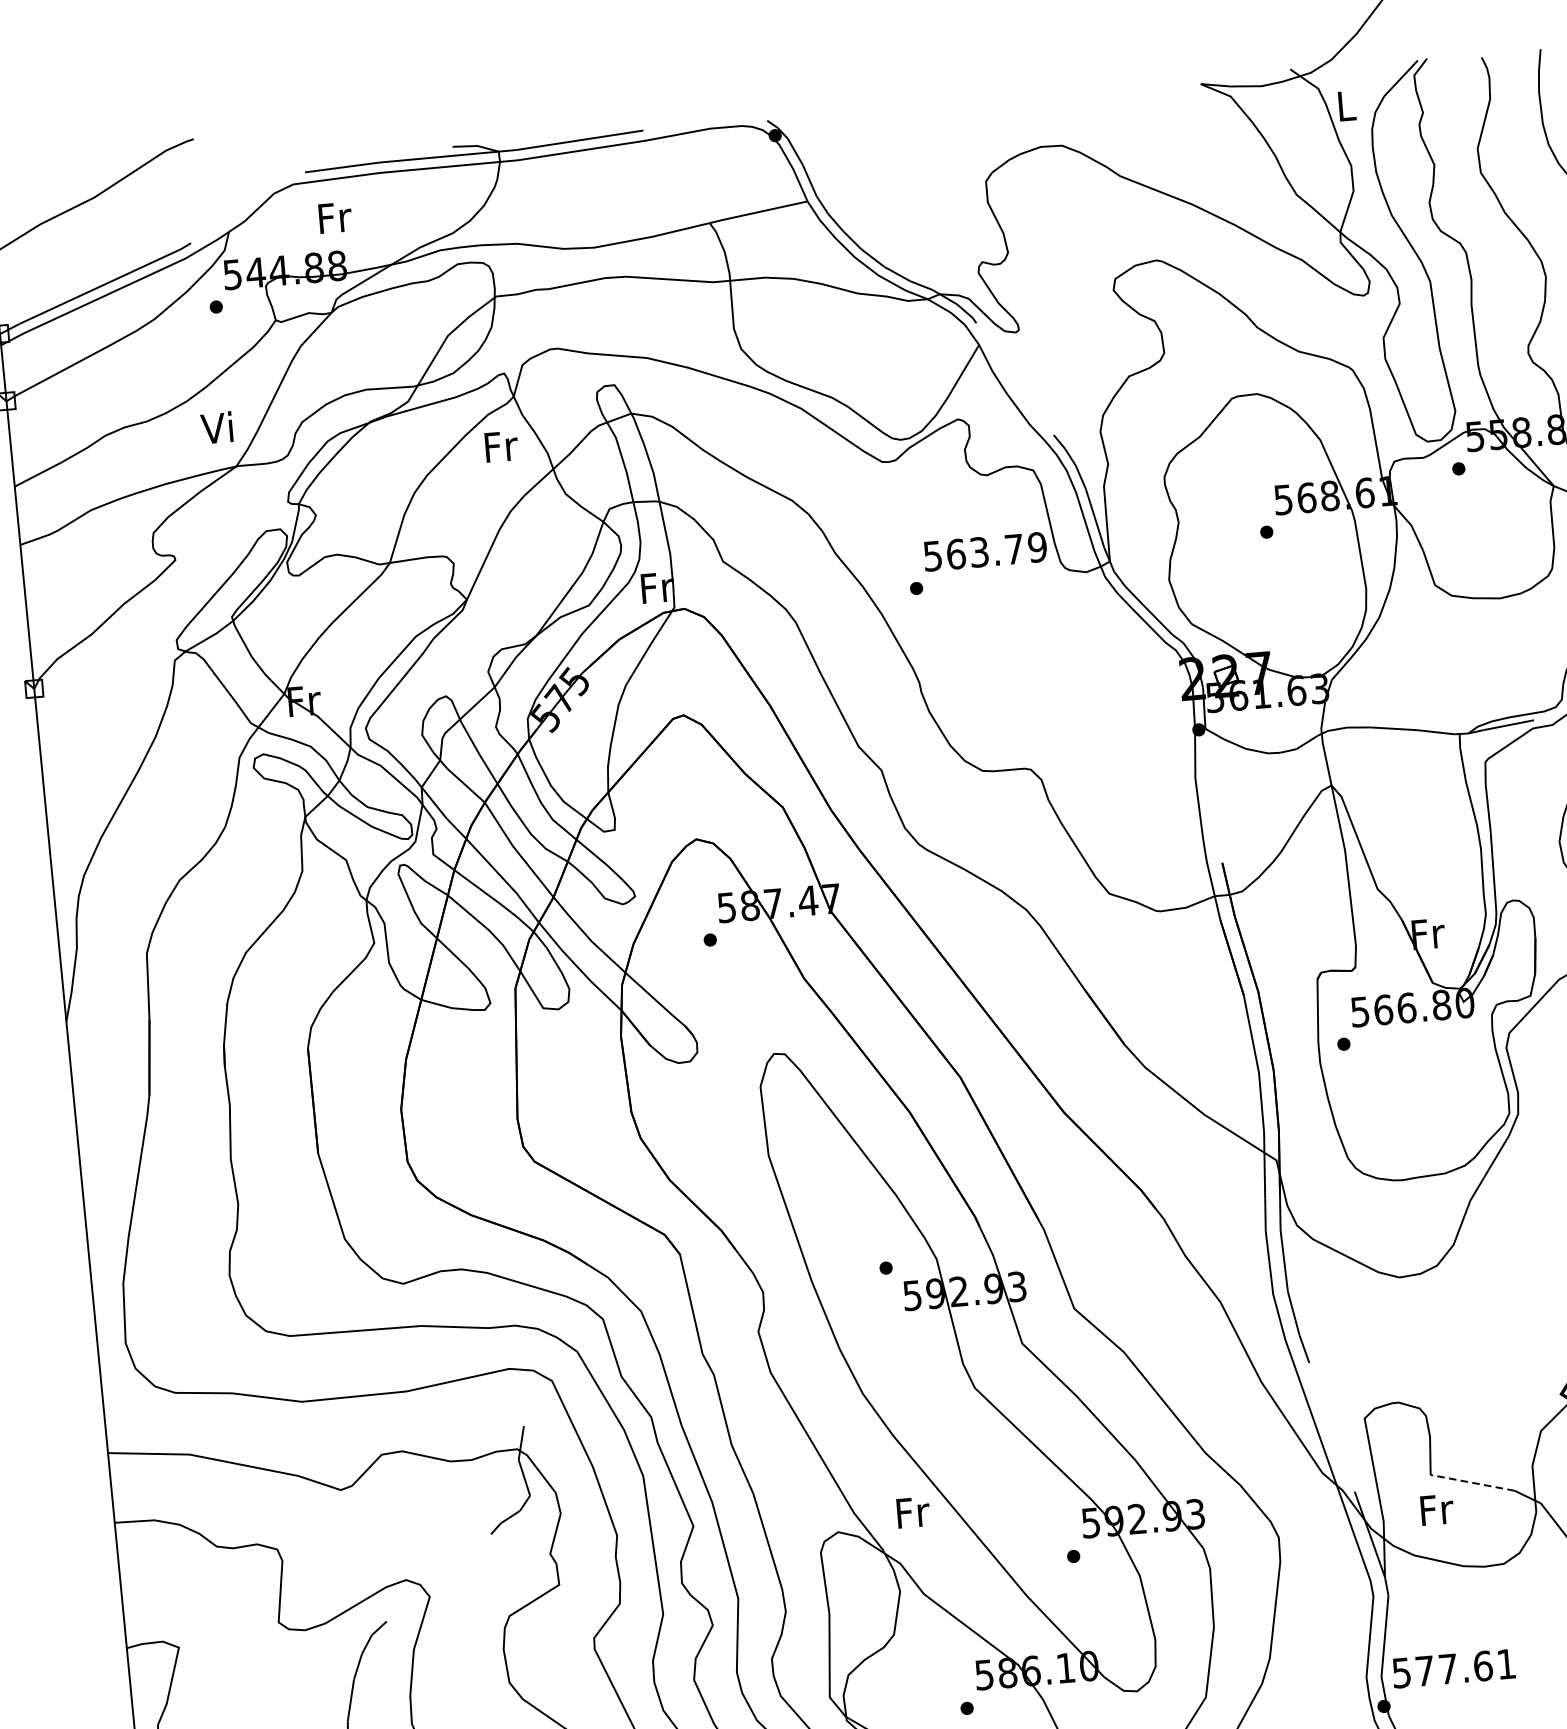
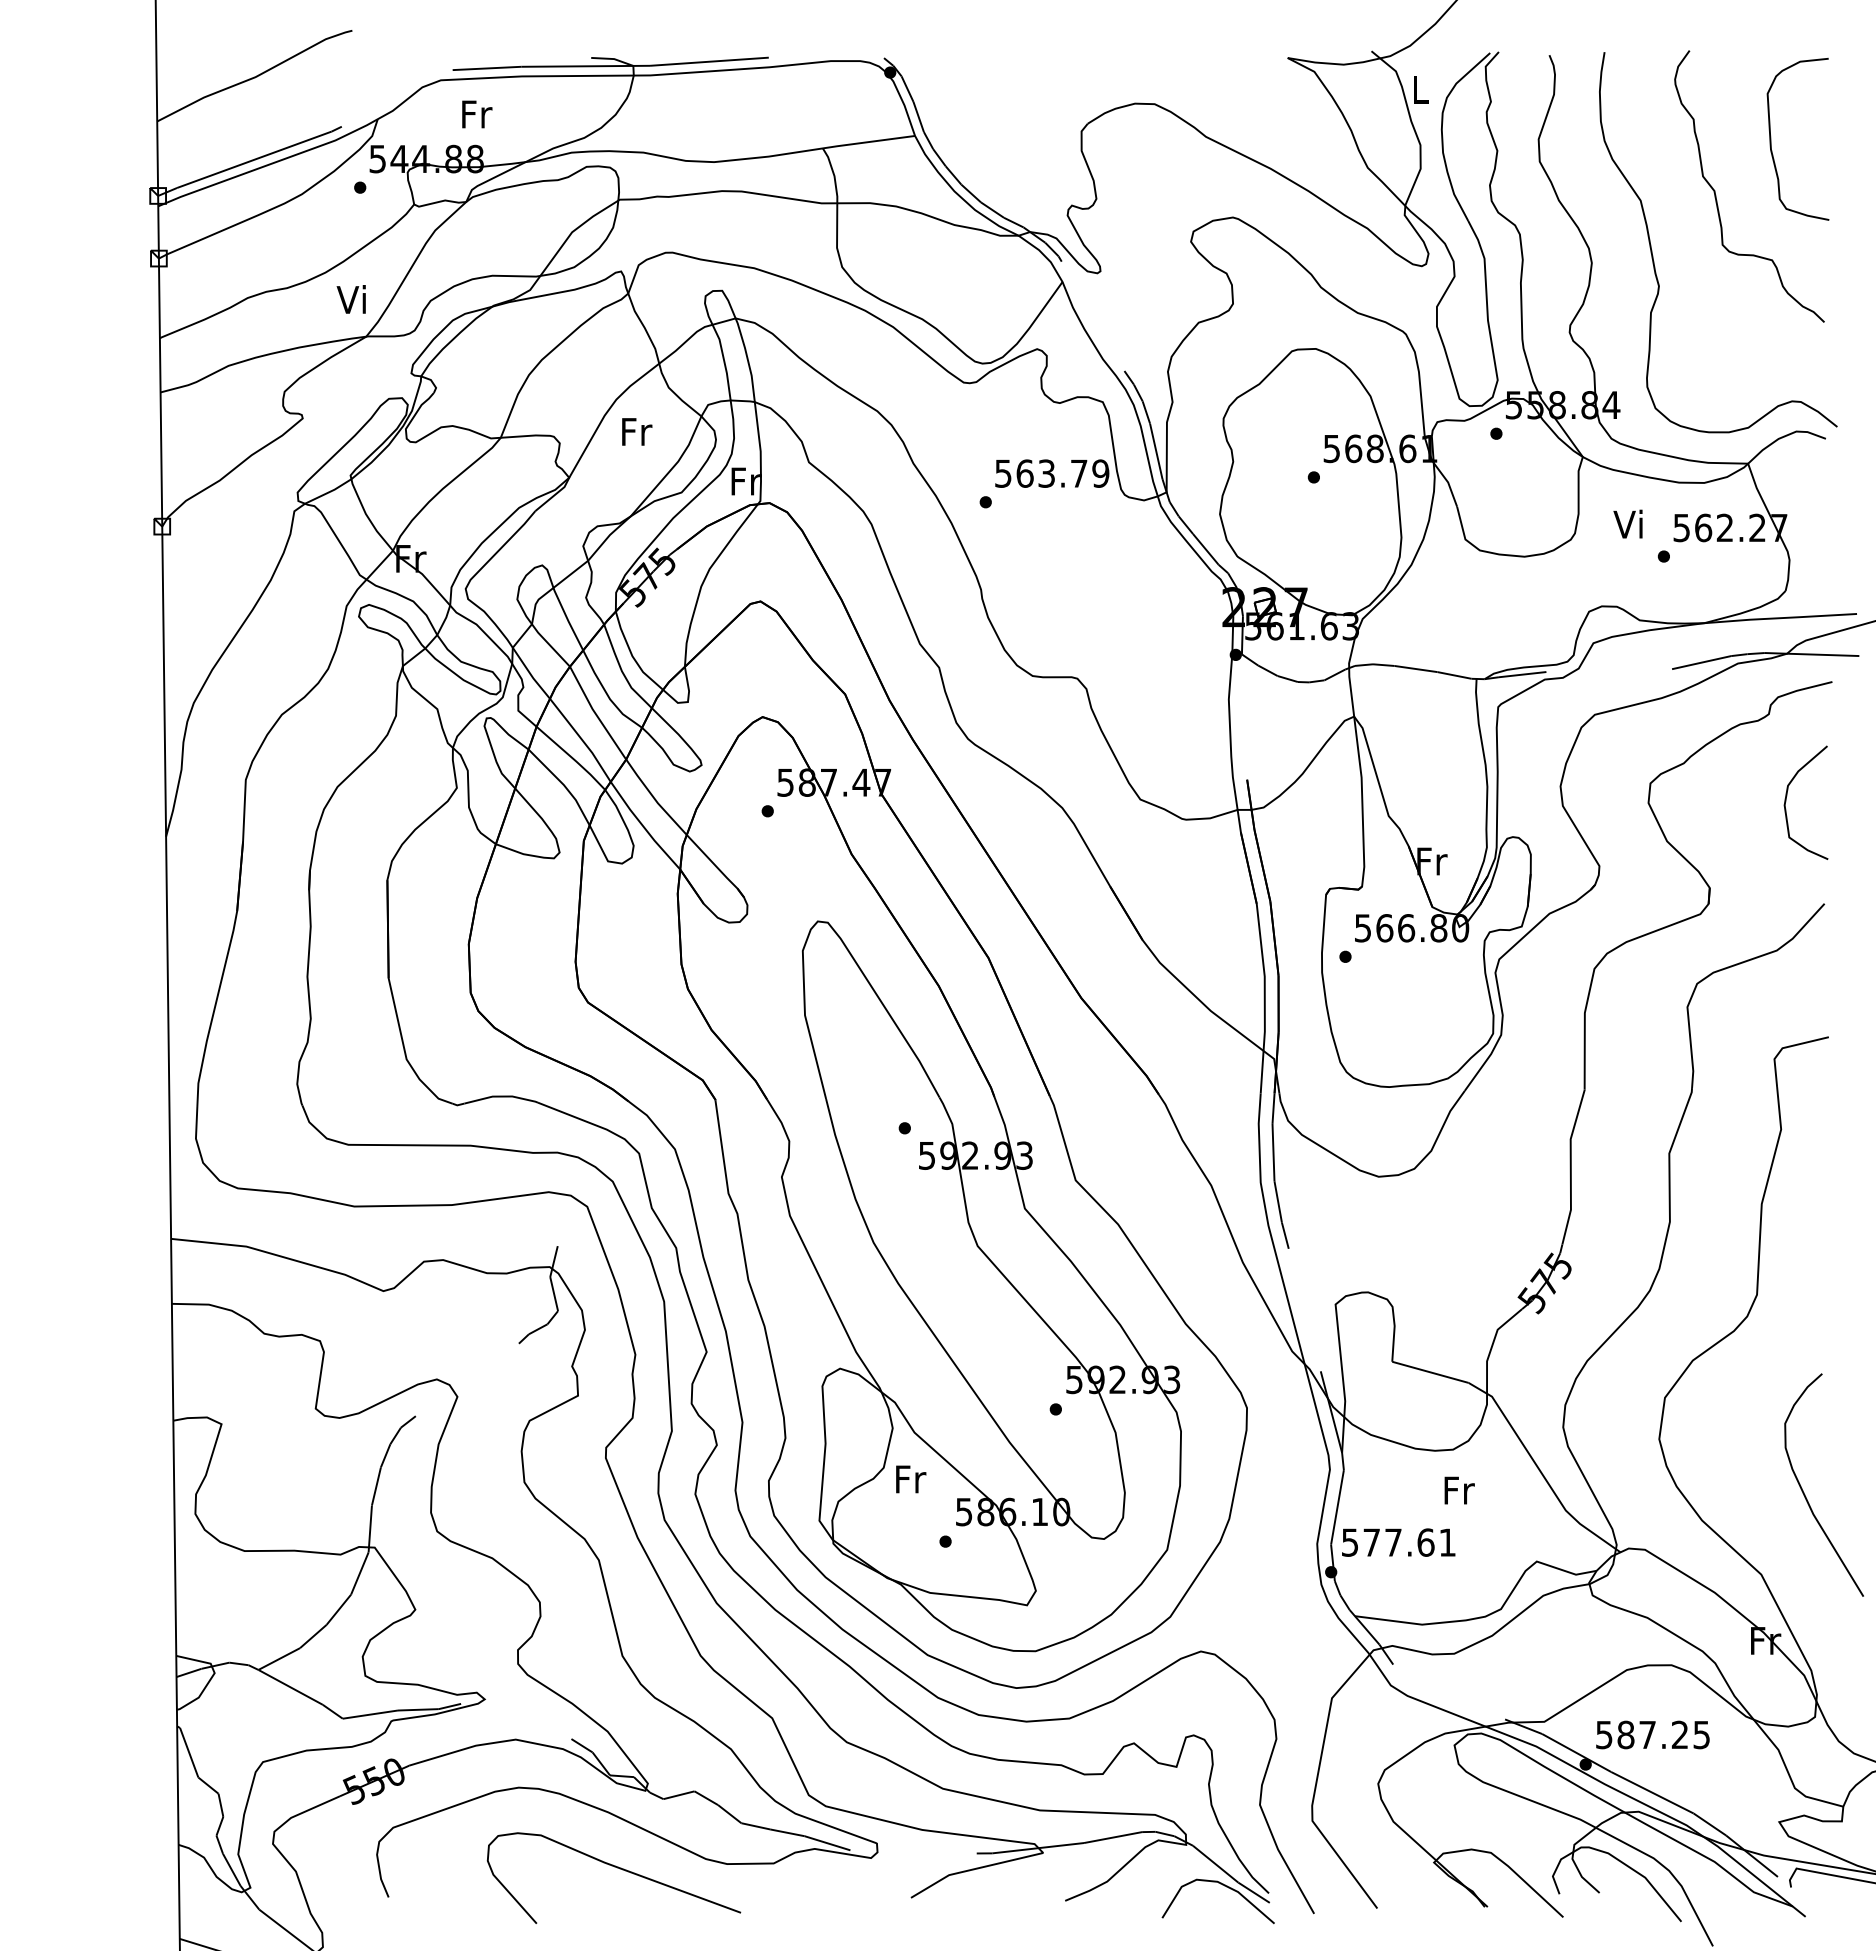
text: (501, 446) -> (637, 431), moved
line: (1472, 1483) -> (1430, 1372), dashed -> solid
text: (1437, 1509) -> (1459, 1490), moved
text: (913, 1512) -> (911, 1479), moved

